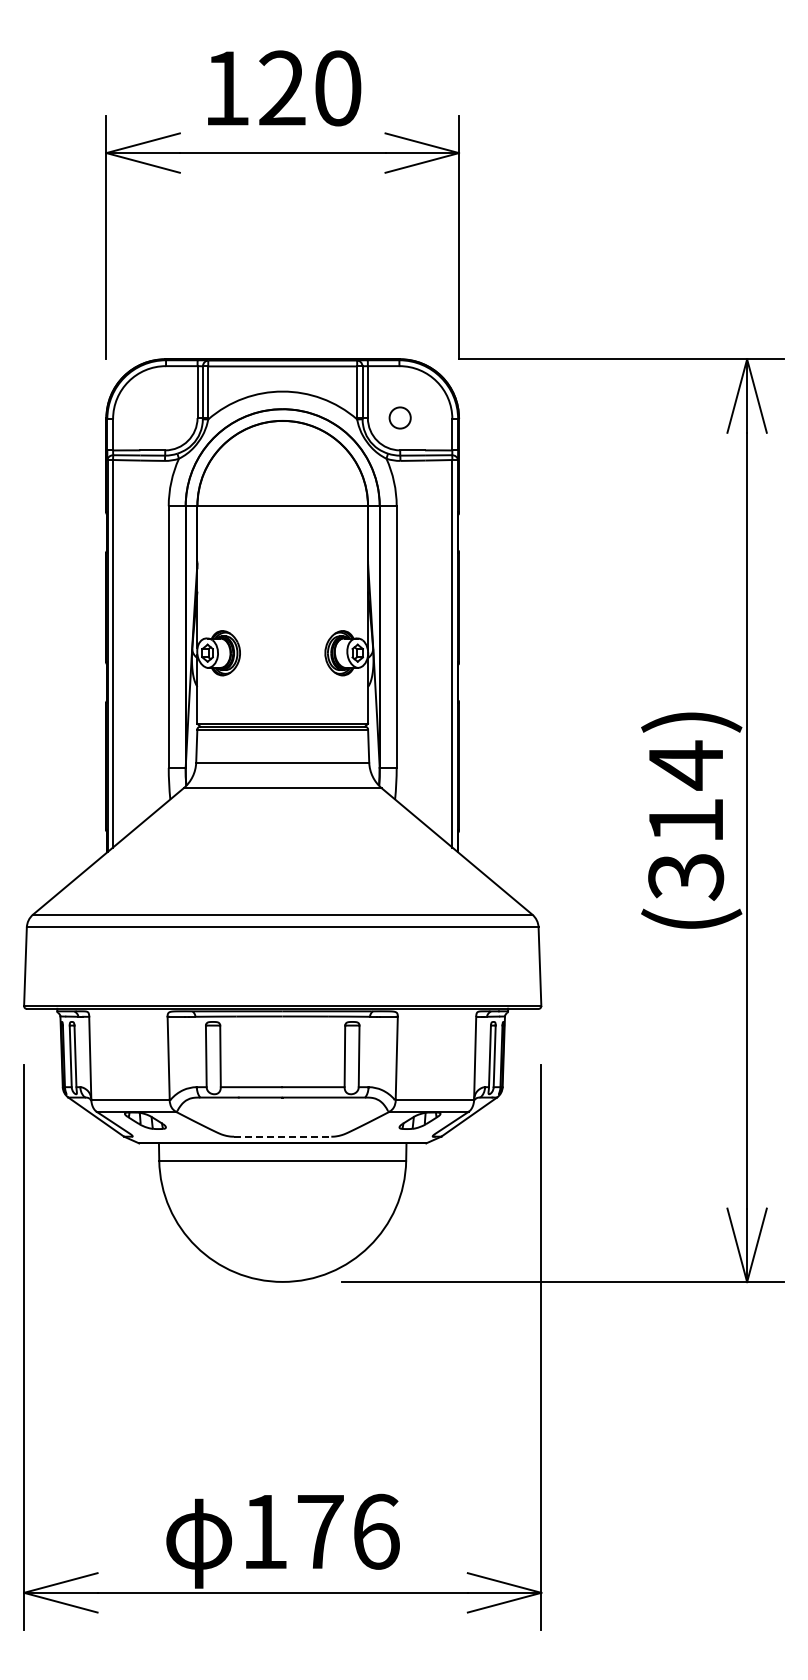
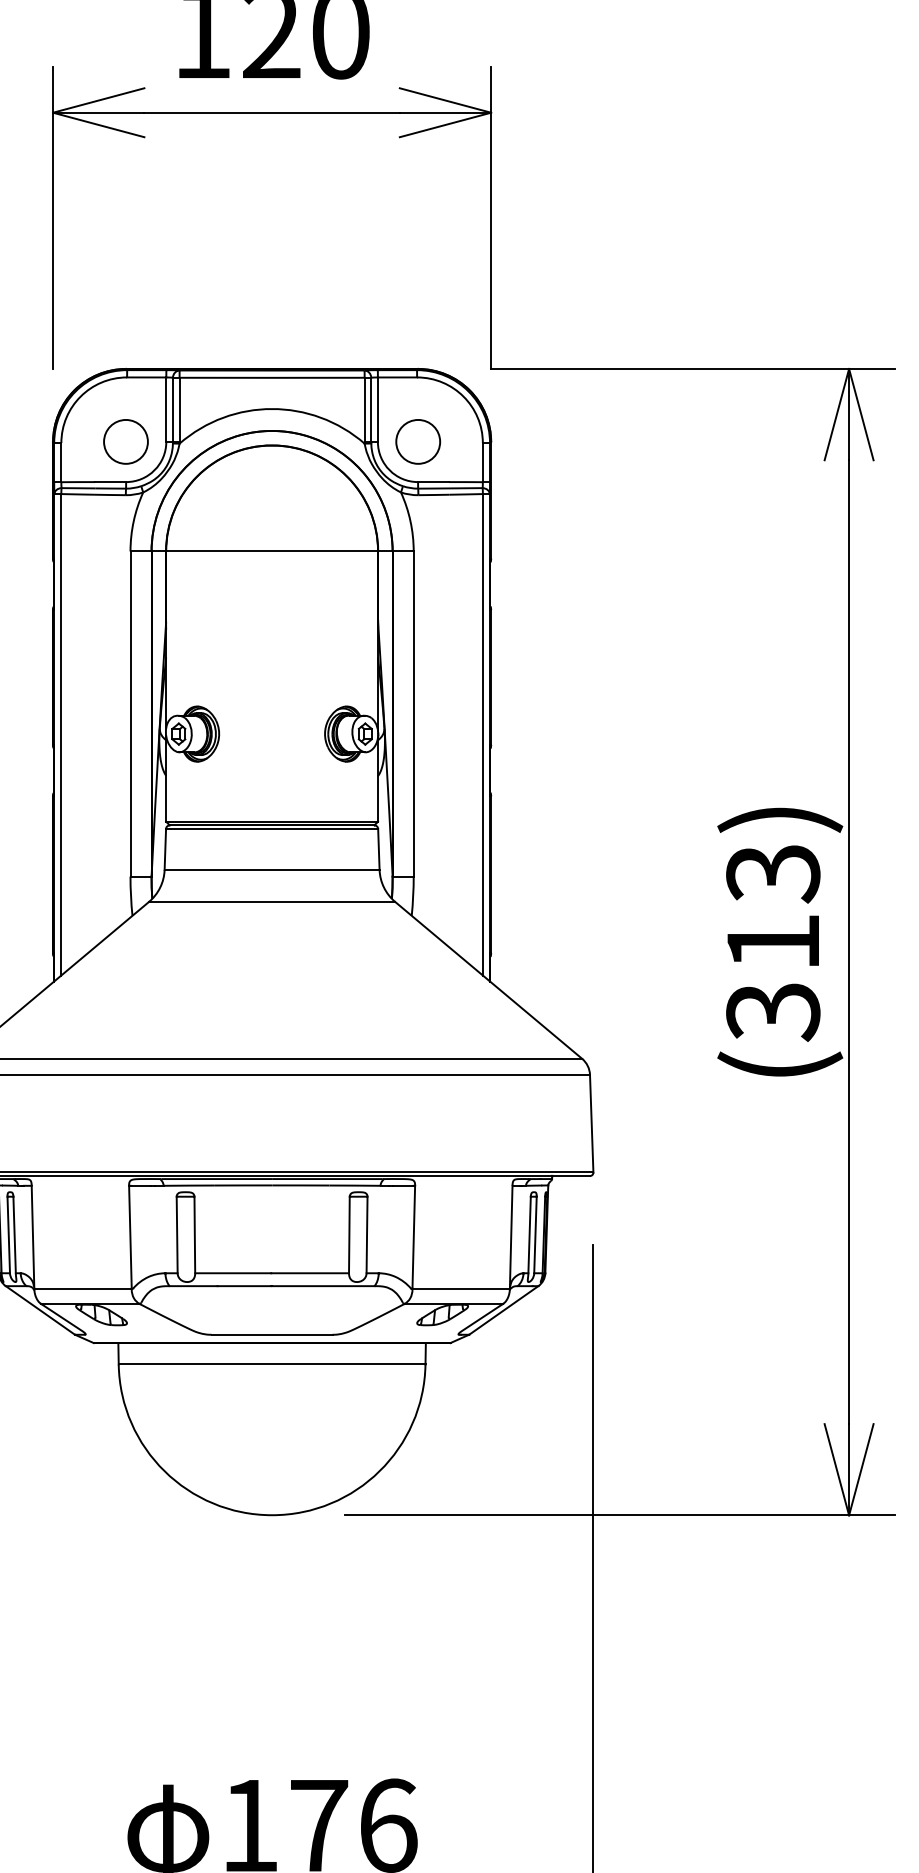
circle: (164, 417) -> (125, 441), added
circle: (399, 417) -> (417, 441), size x1.67
text: (686, 765) -> (773, 873), (314) -> (313)
line: (282, 1136) -> (271, 1334), dashed -> solid

